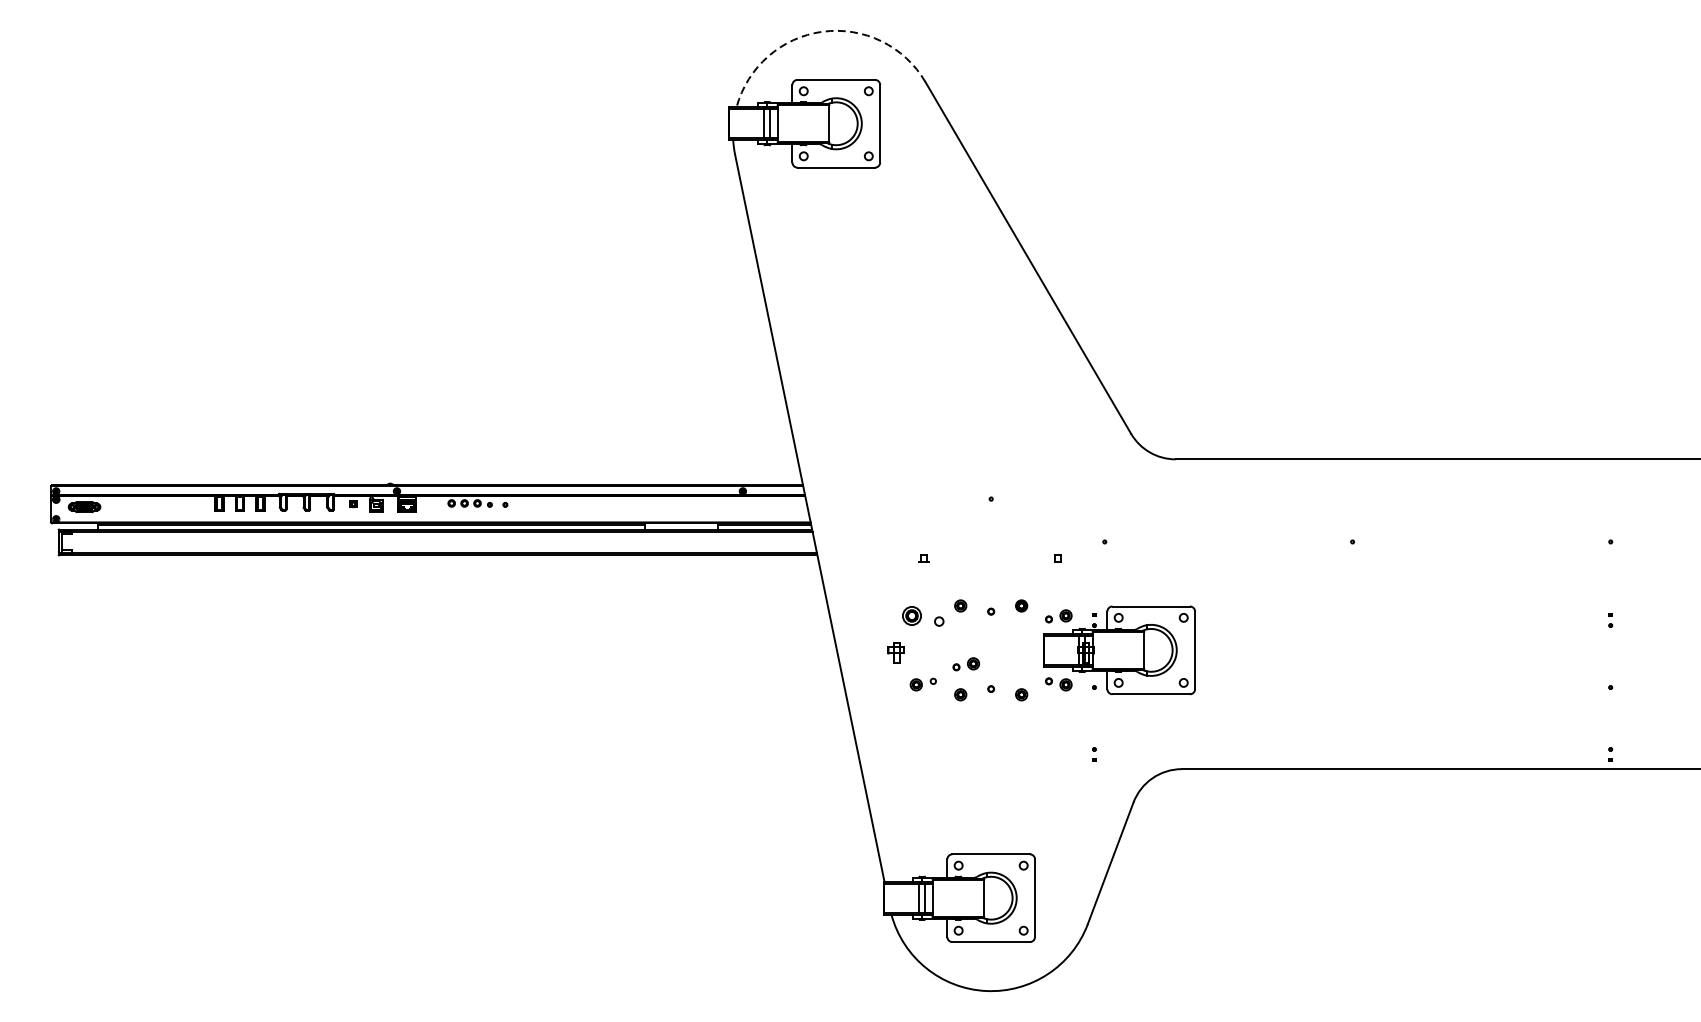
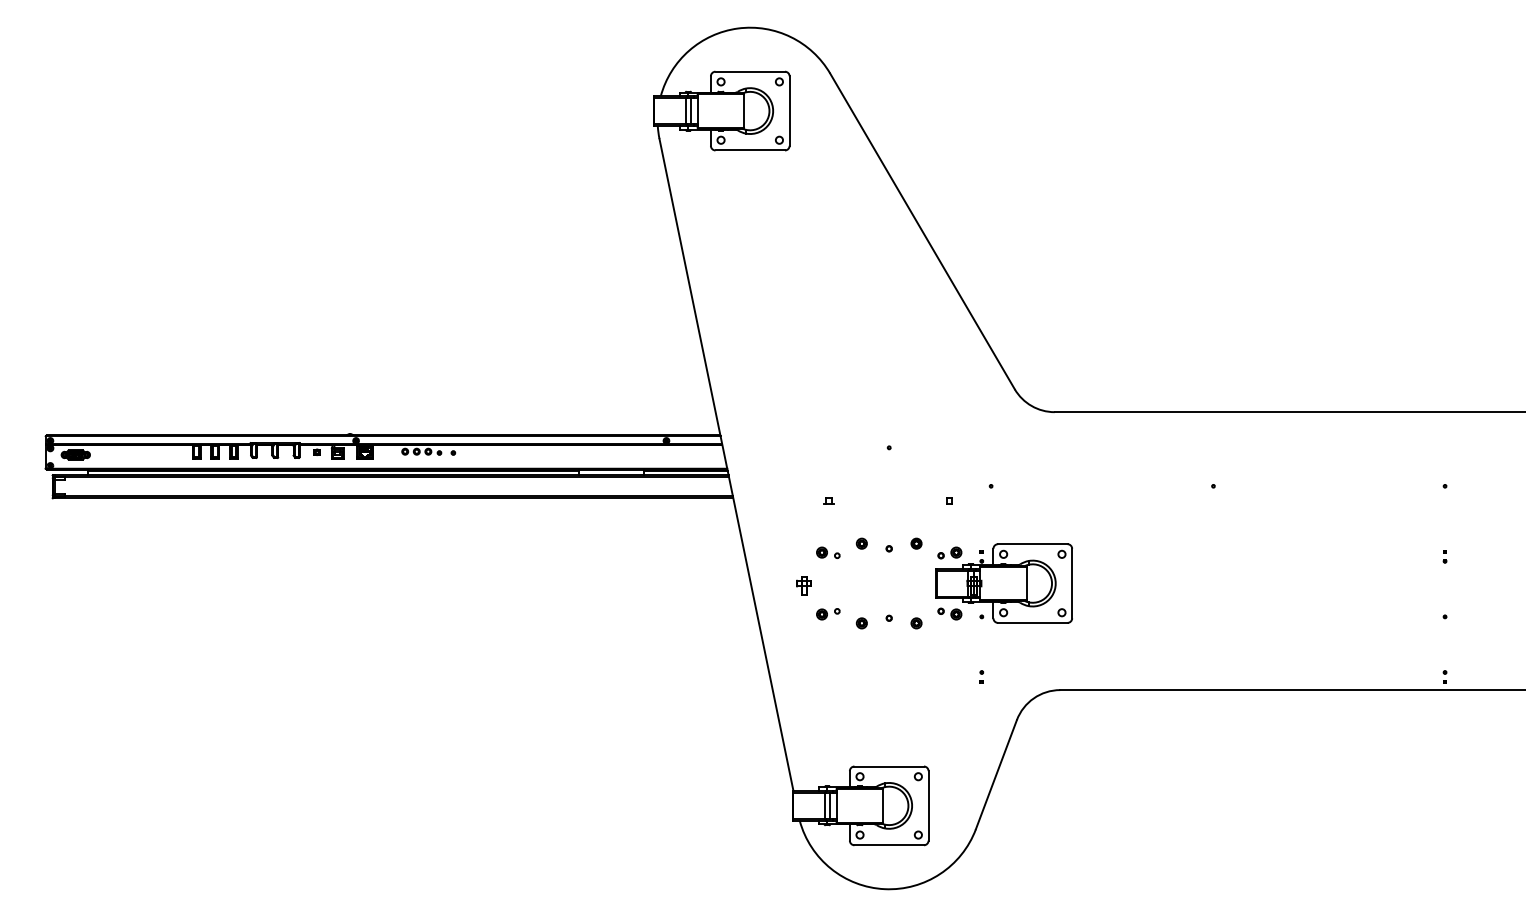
arc: (822, 31) -> (737, 28), dashed -> solid
part: (923, 615) -> (828, 552), size x0.62
part: (965, 663) -> (866, 595), removed

